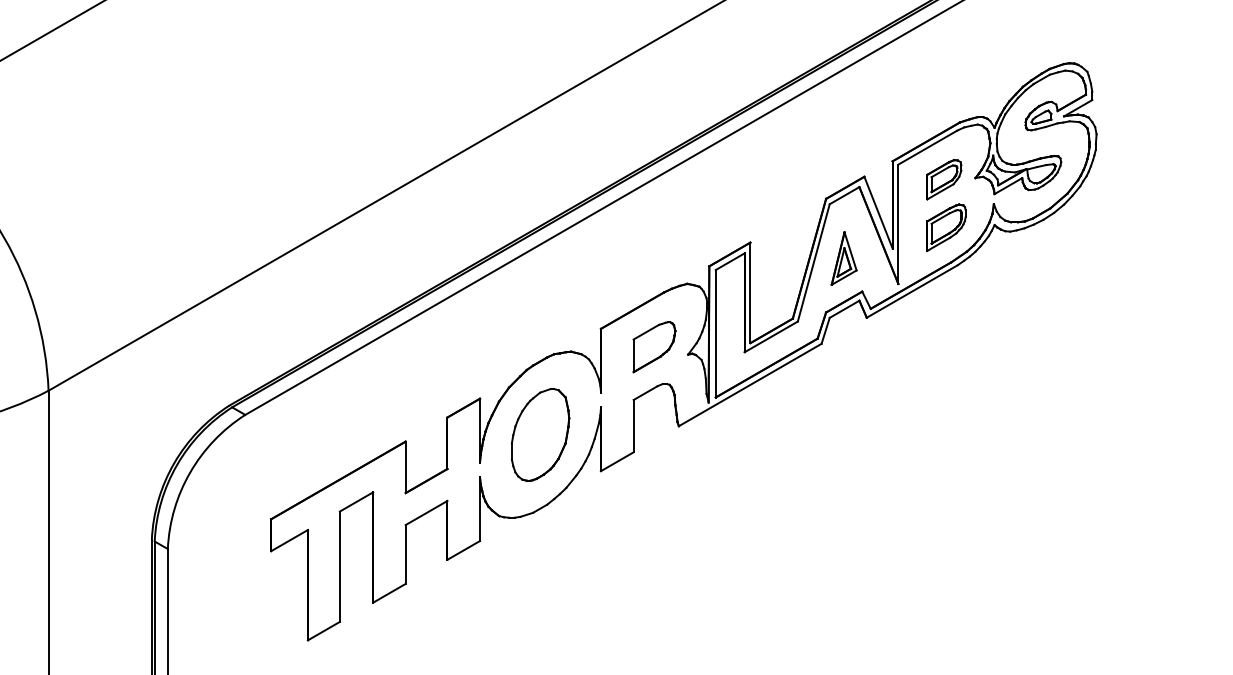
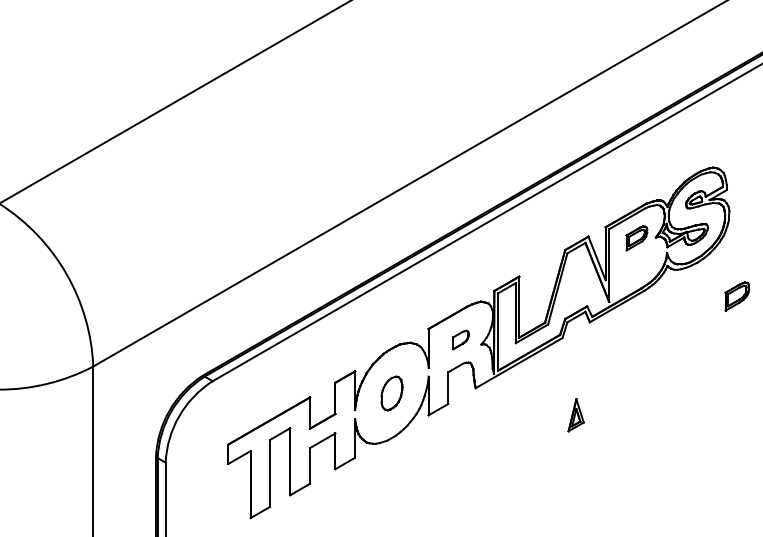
part: (945, 227) -> (736, 296), moved
part: (843, 258) -> (575, 415), moved
part: (653, 346) -> (460, 339), size x0.6
part: (539, 435) -> (391, 393), size x0.6

